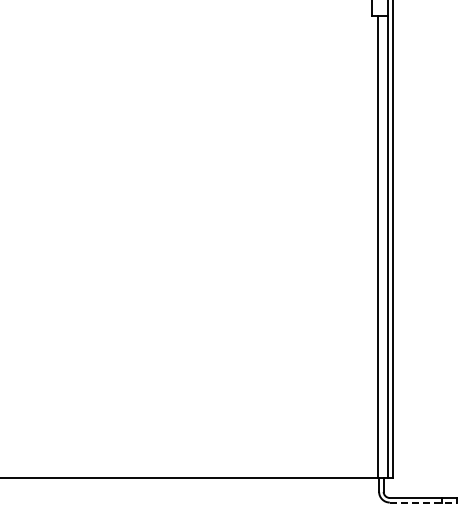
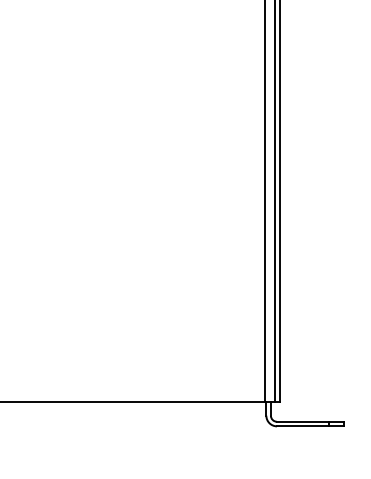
line: (423, 502) -> (310, 426), dashed -> solid

